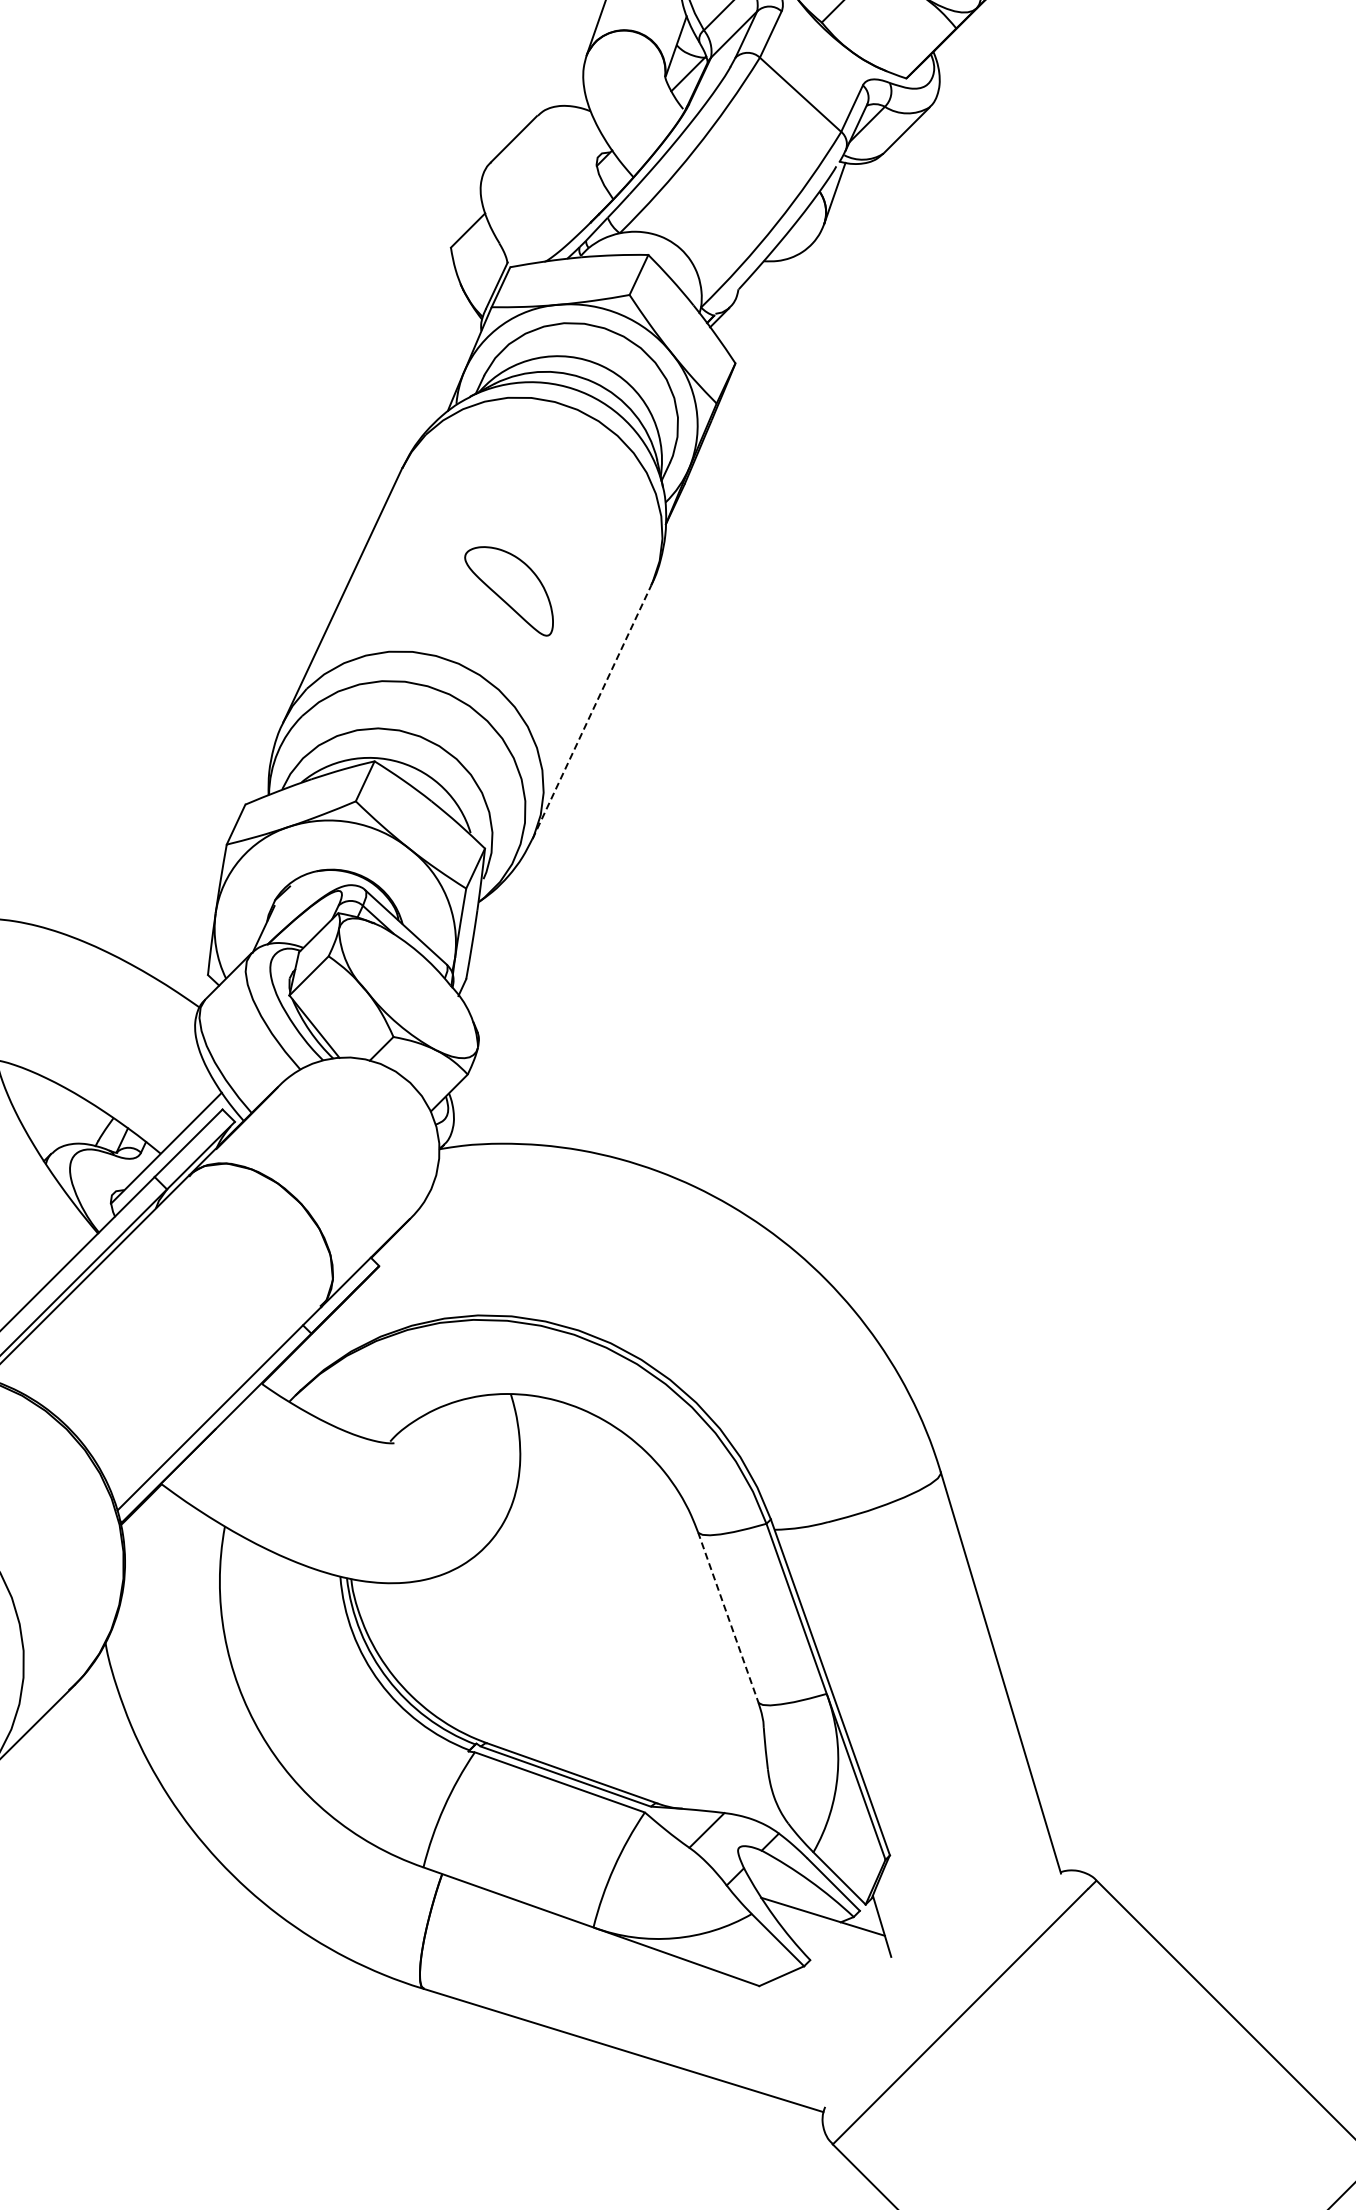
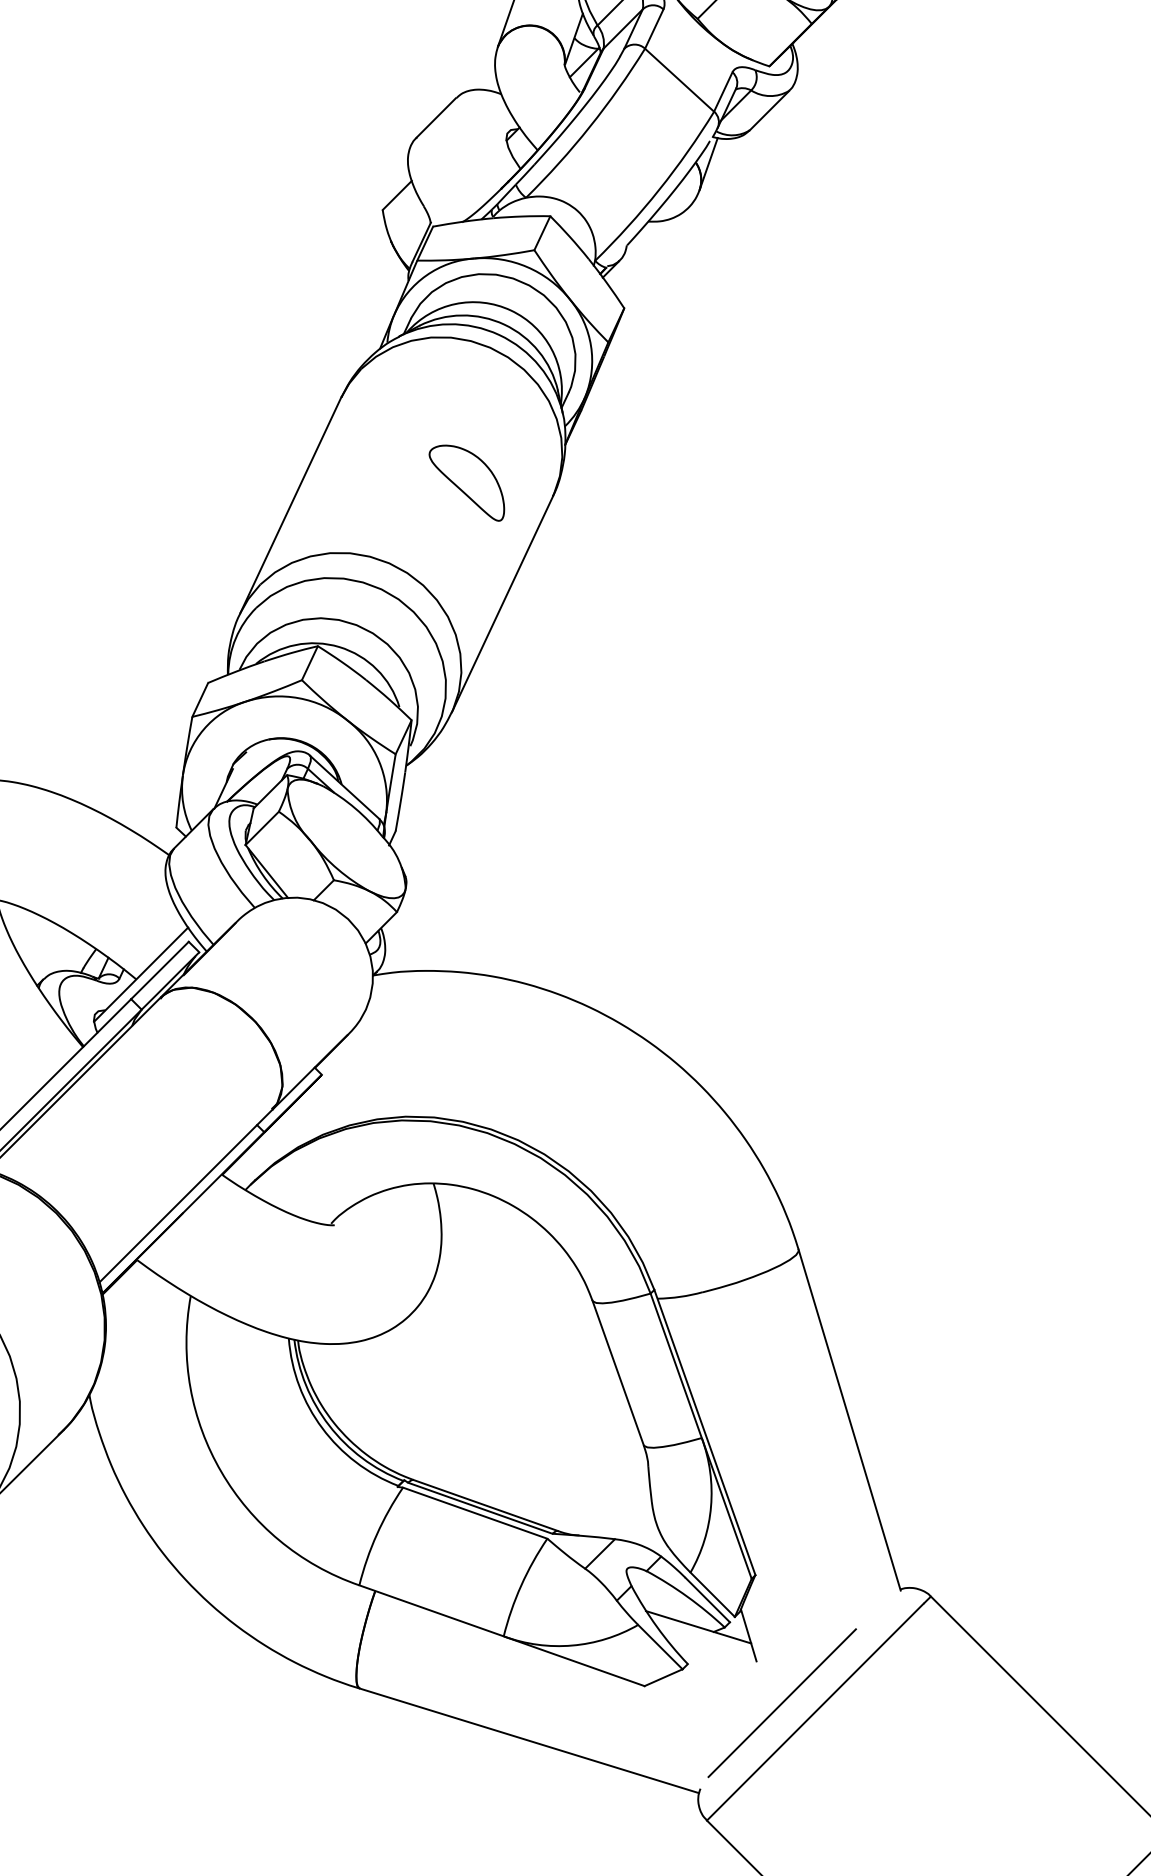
part: (508, 591) -> (466, 483), moved
line: (592, 711) -> (502, 603), dashed -> solid
line: (728, 1617) -> (618, 1373), dashed -> solid
line: (921, 2006) -> (782, 1703), added

